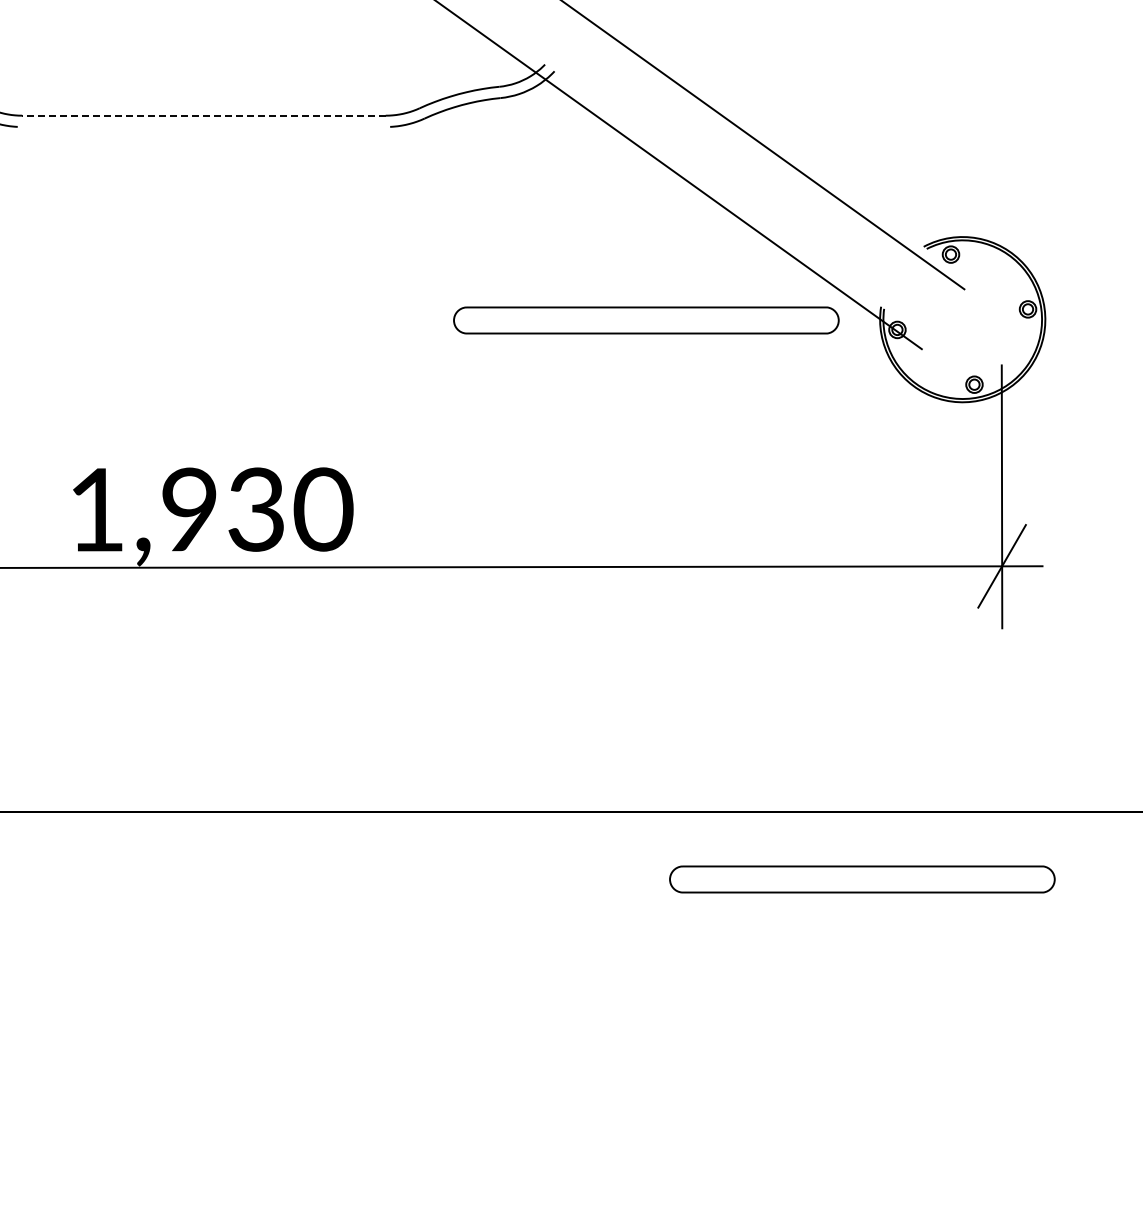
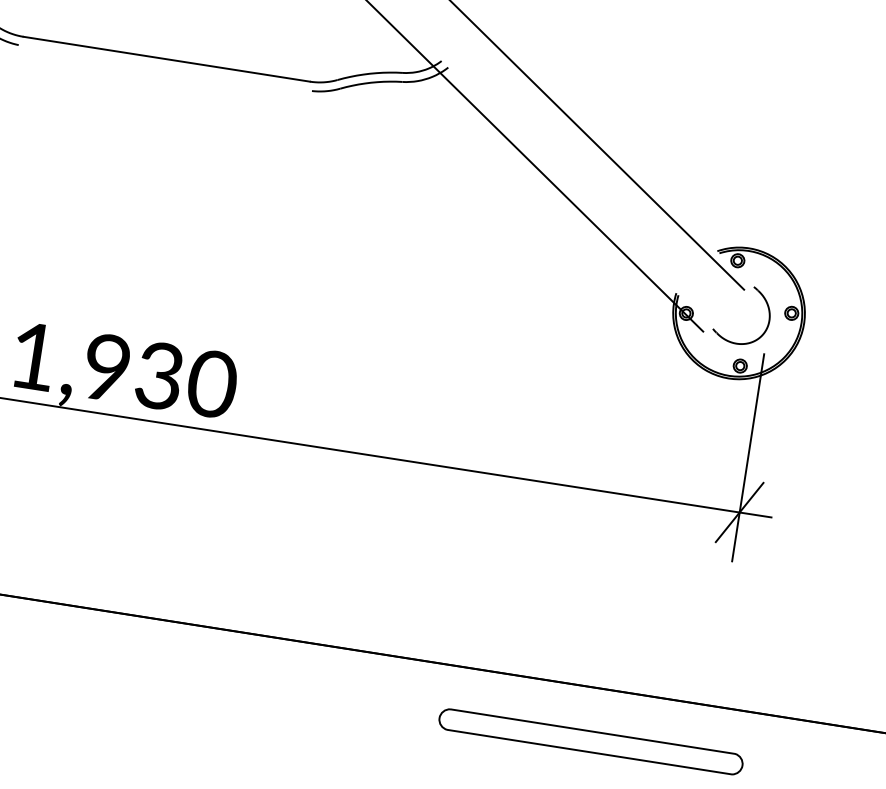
line: (203, 115) -> (166, 59), dashed -> solid
part: (998, 310) -> (768, 310), added
part: (646, 320) -> (489, 275), removed

